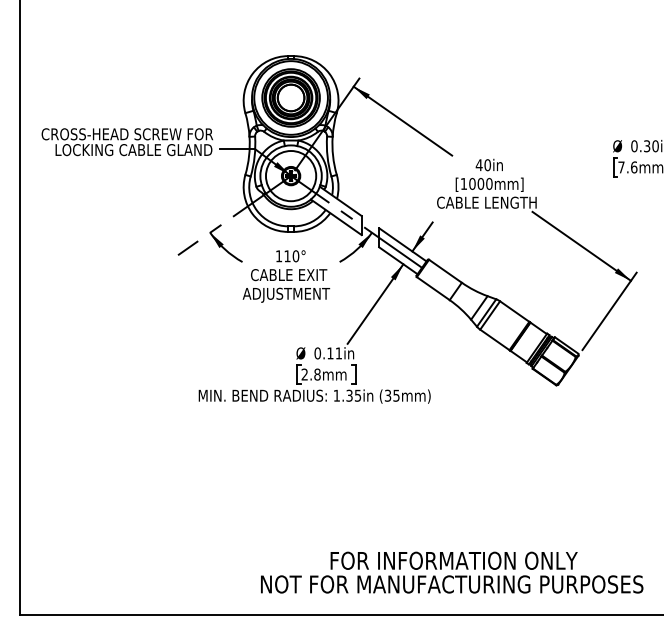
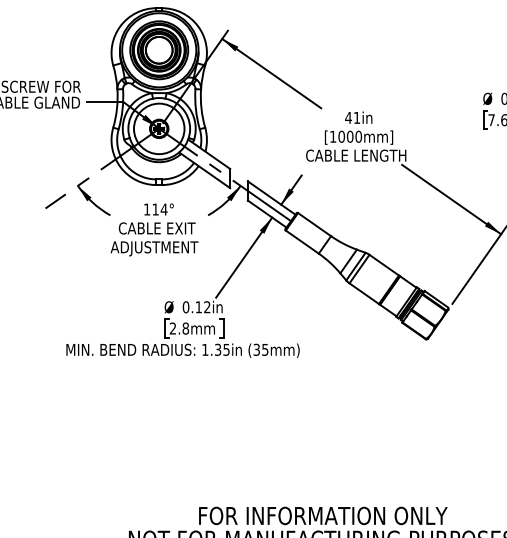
text: (487, 165) -> (356, 118), 40in -> 41in
text: (295, 256) -> (163, 209), 110° -> 114°
text: (338, 353) -> (206, 307), 0.11in -> 0.12in

